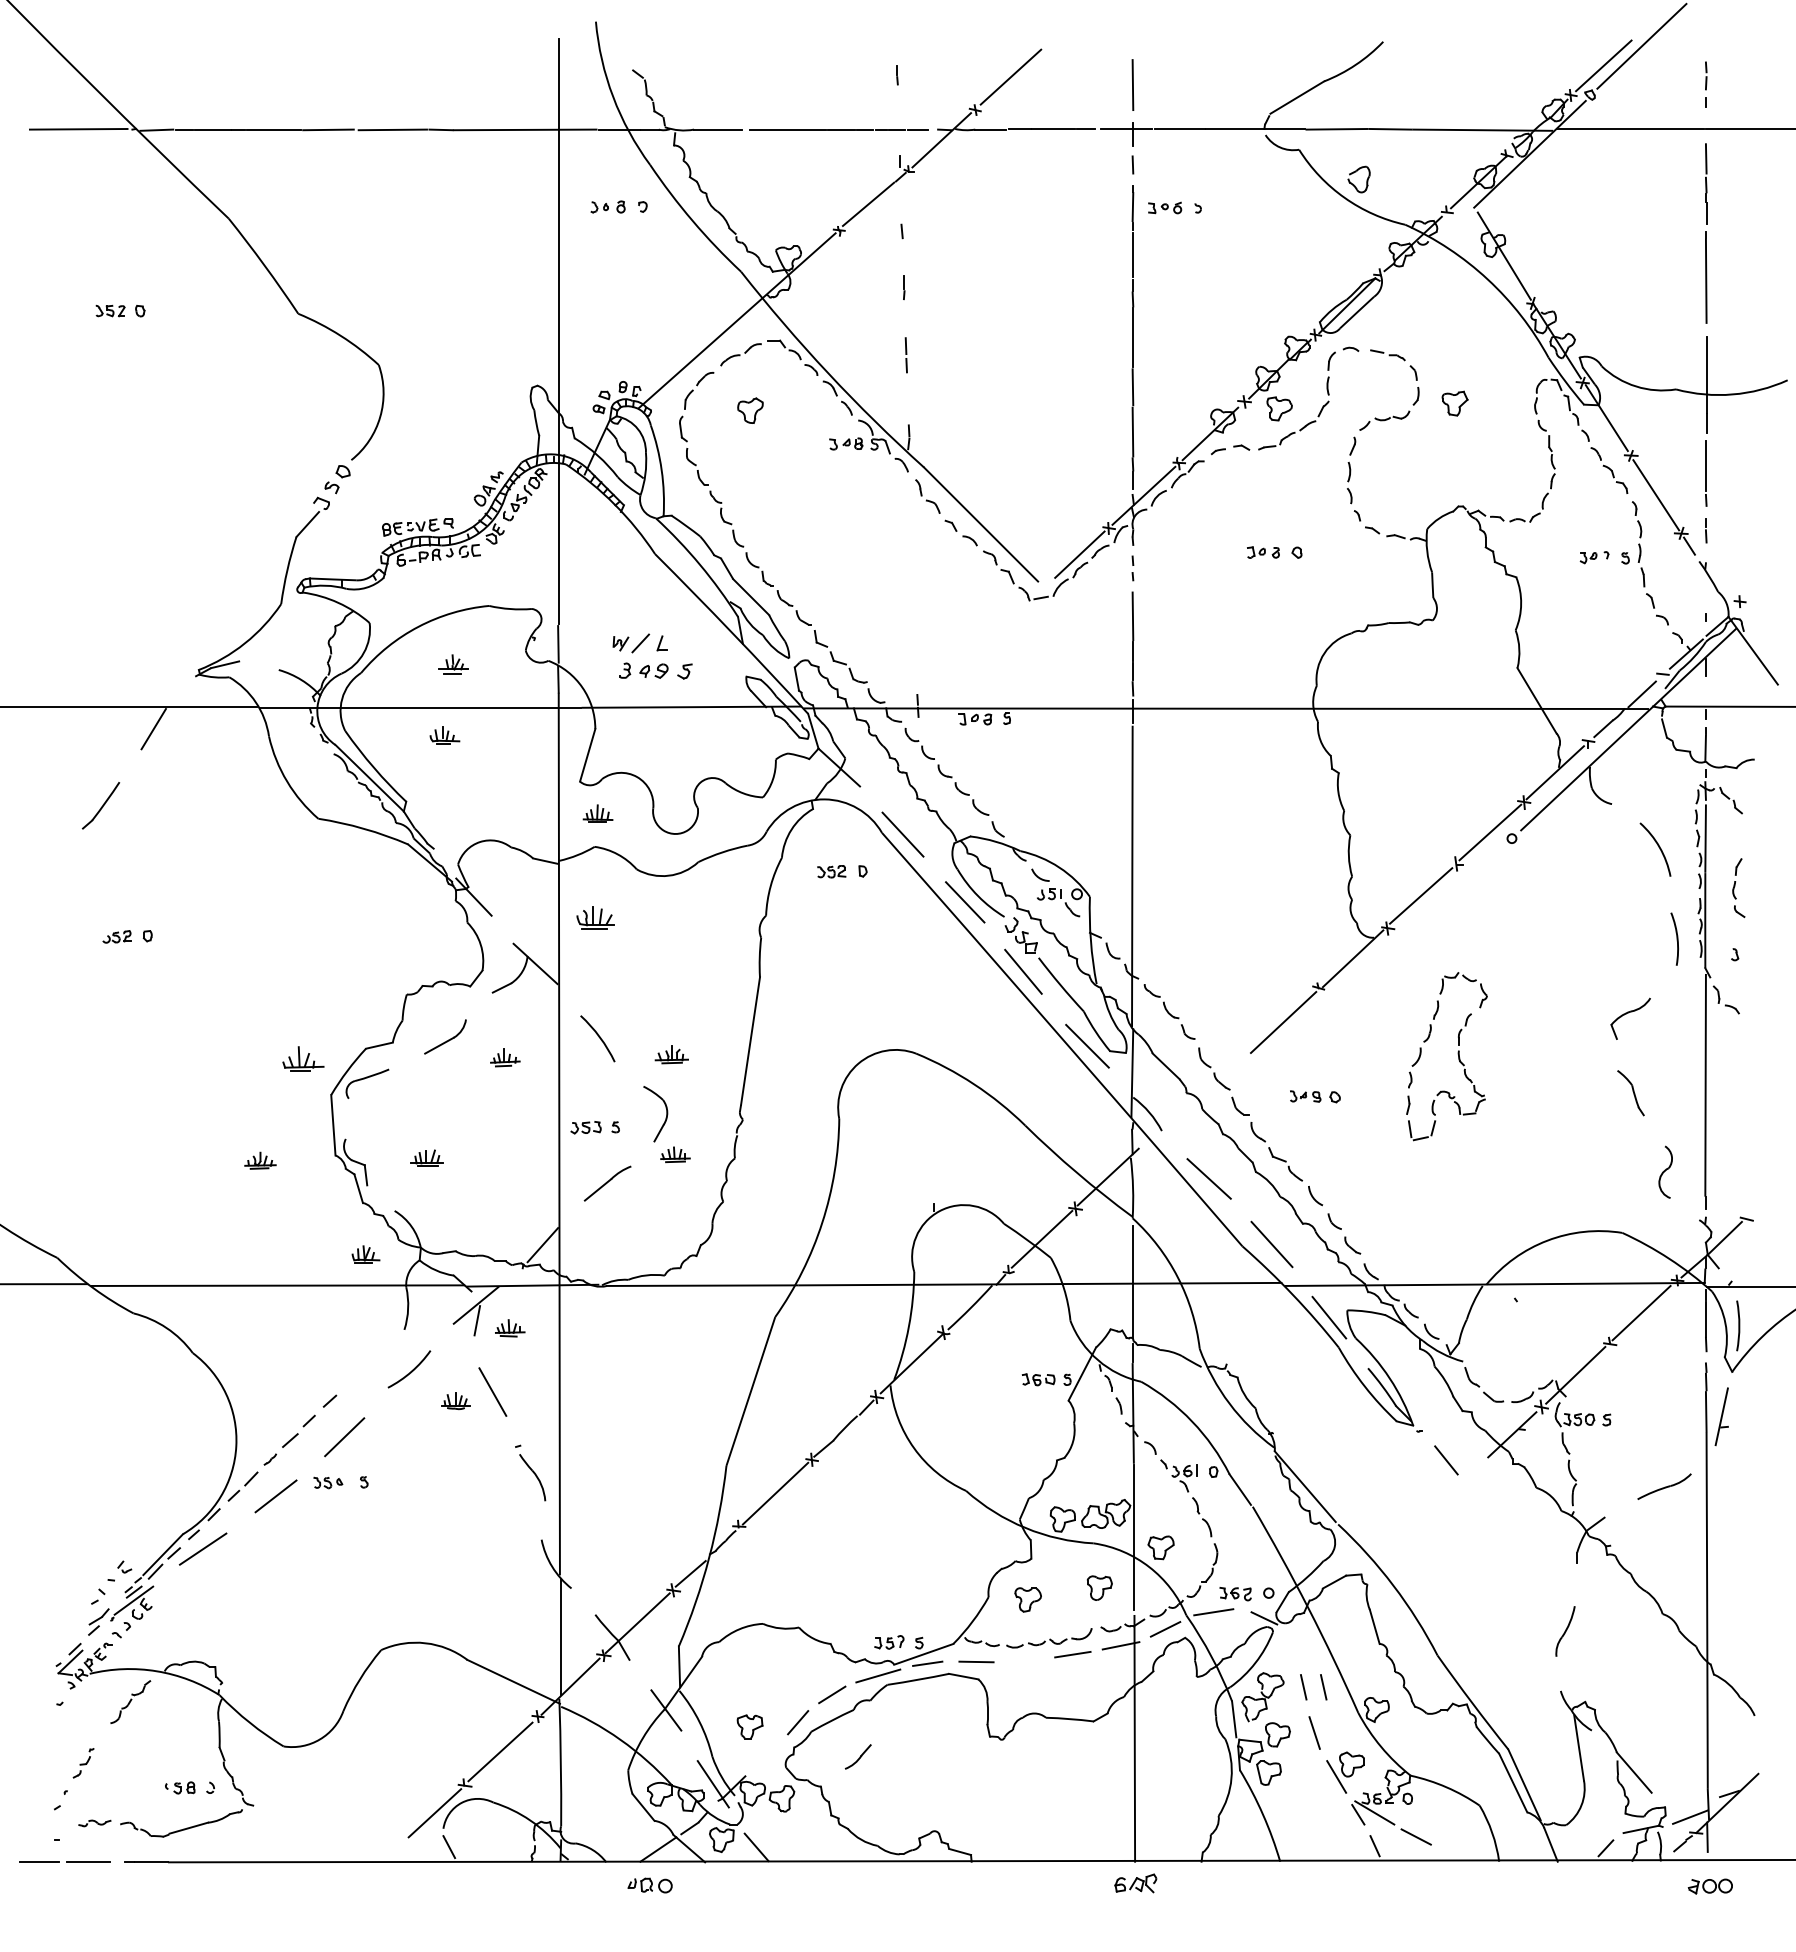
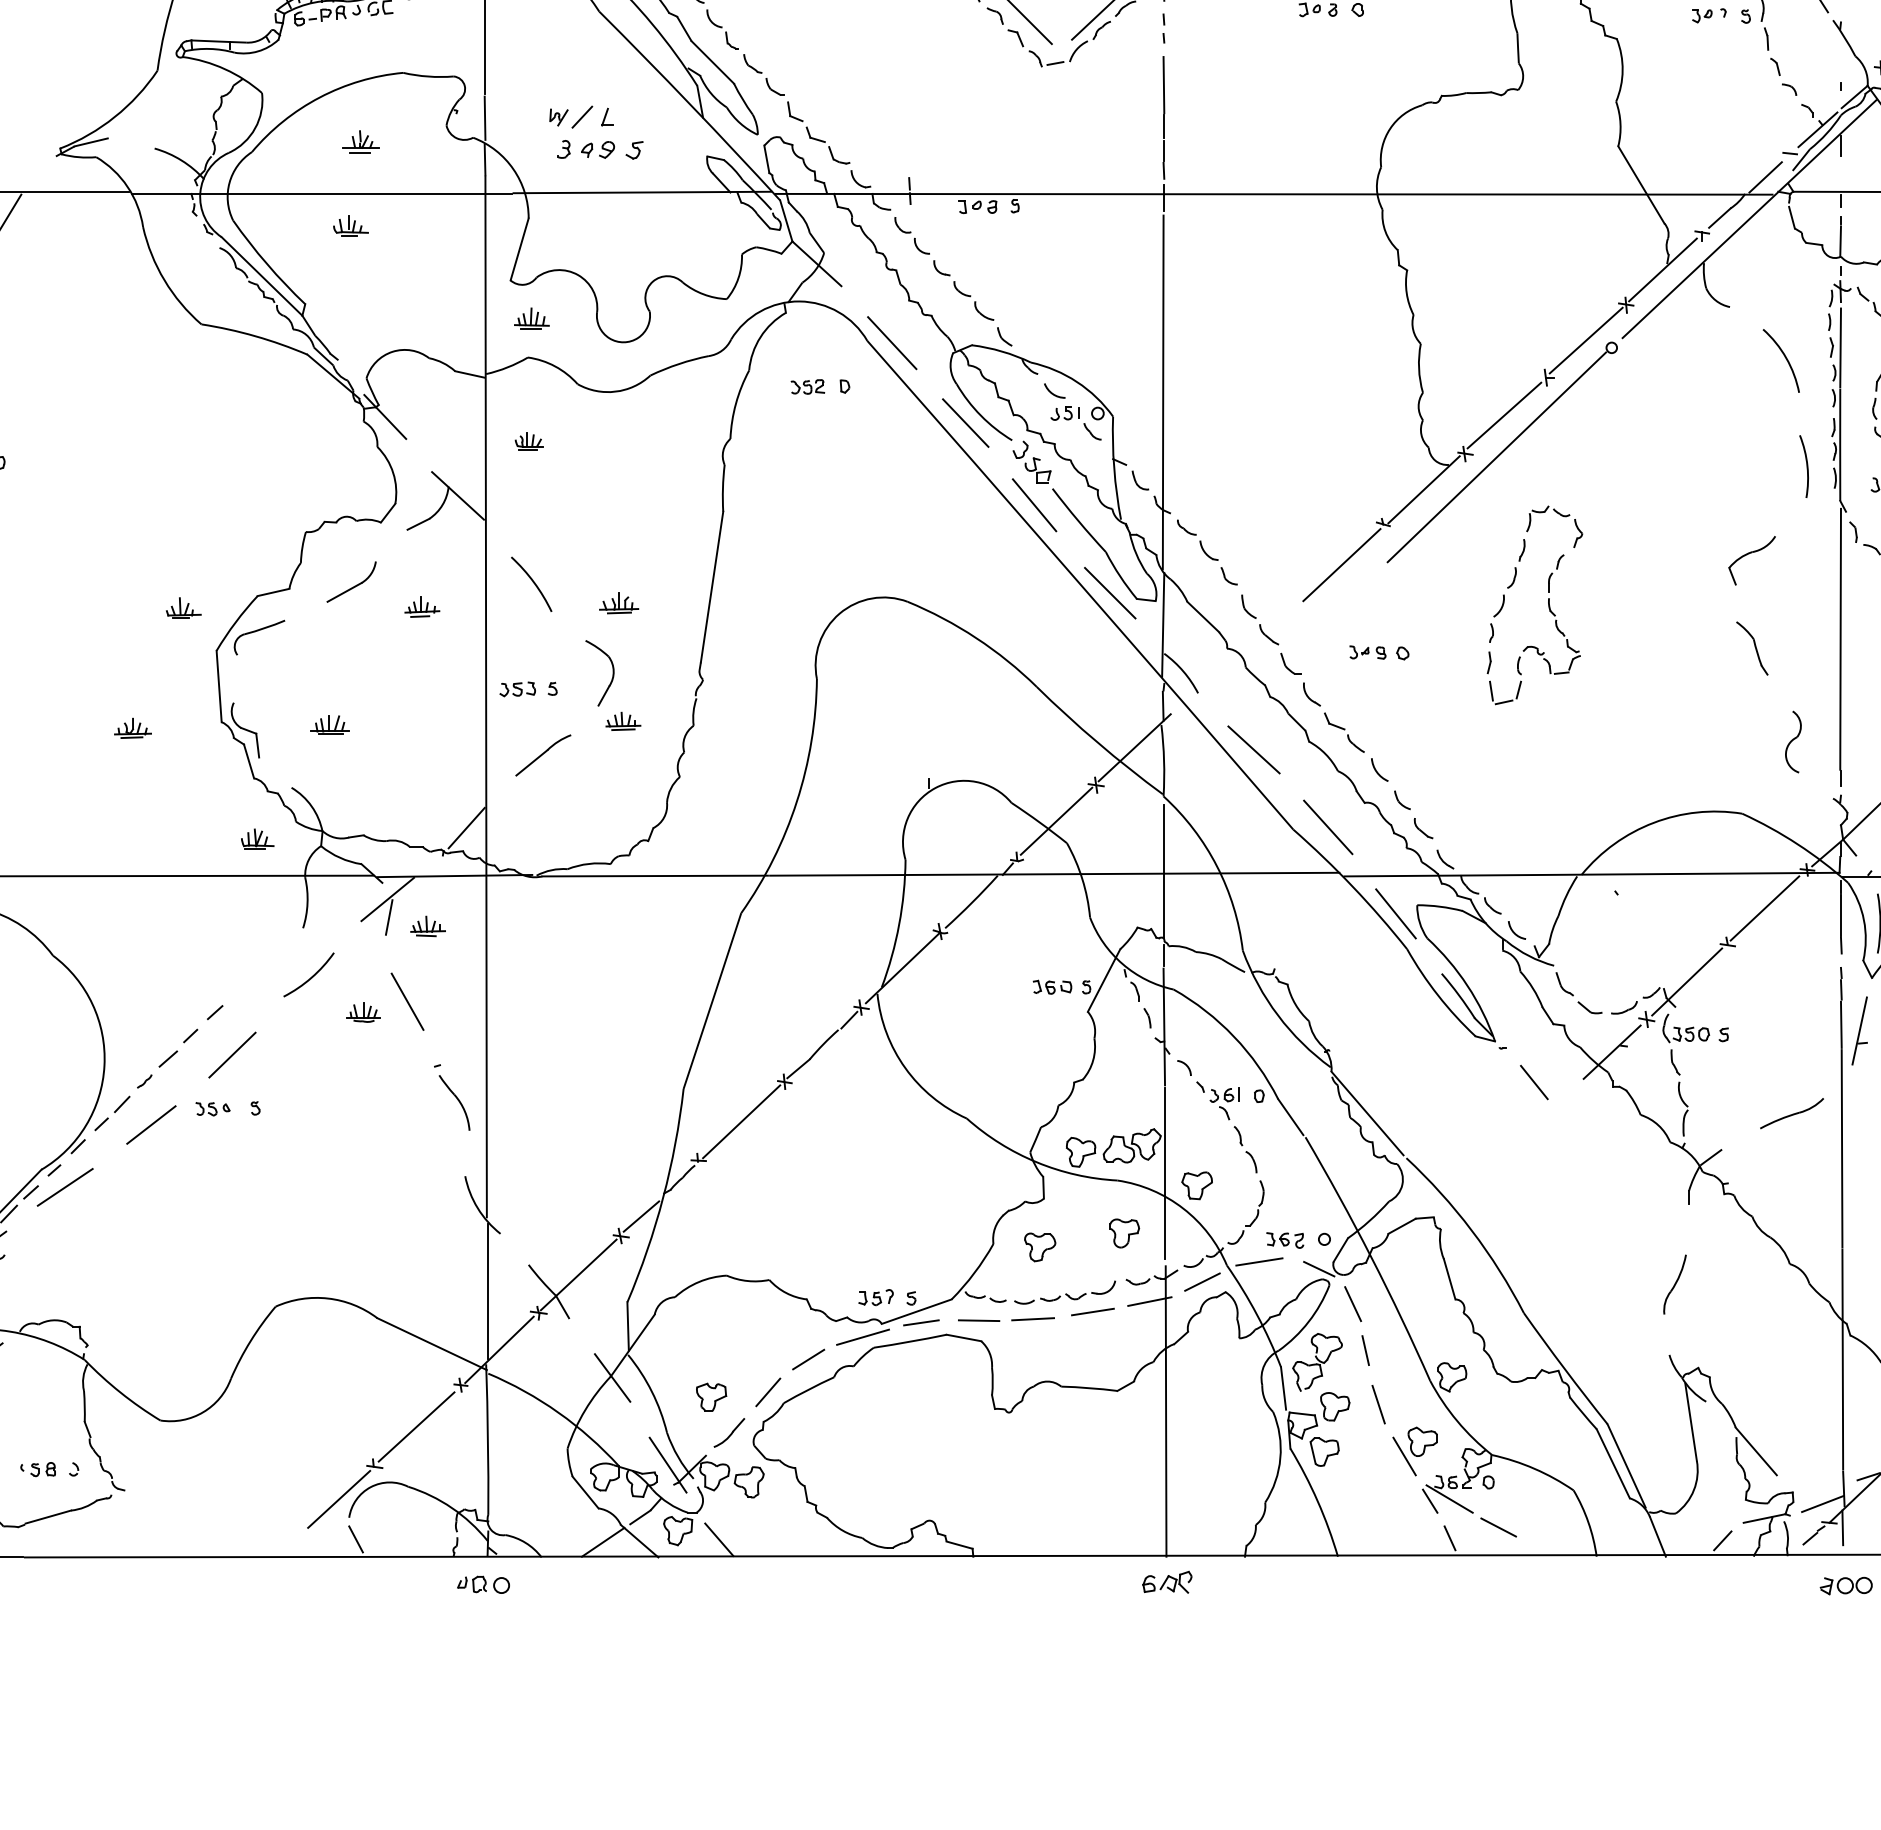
part: (595, 917) -> (528, 441), size x0.62
line: (1414, 931) -> (1496, 457), added
part: (303, 1058) -> (183, 607), size x0.71
line: (1292, 1647) -> (1352, 1303), added
line: (1021, 1660) -> (1032, 1318), added
line: (1323, 1687) -> (1389, 1350), removed
part: (857, 1756) -> (728, 1432), moved
part: (649, 1885) -> (482, 1584), moved

